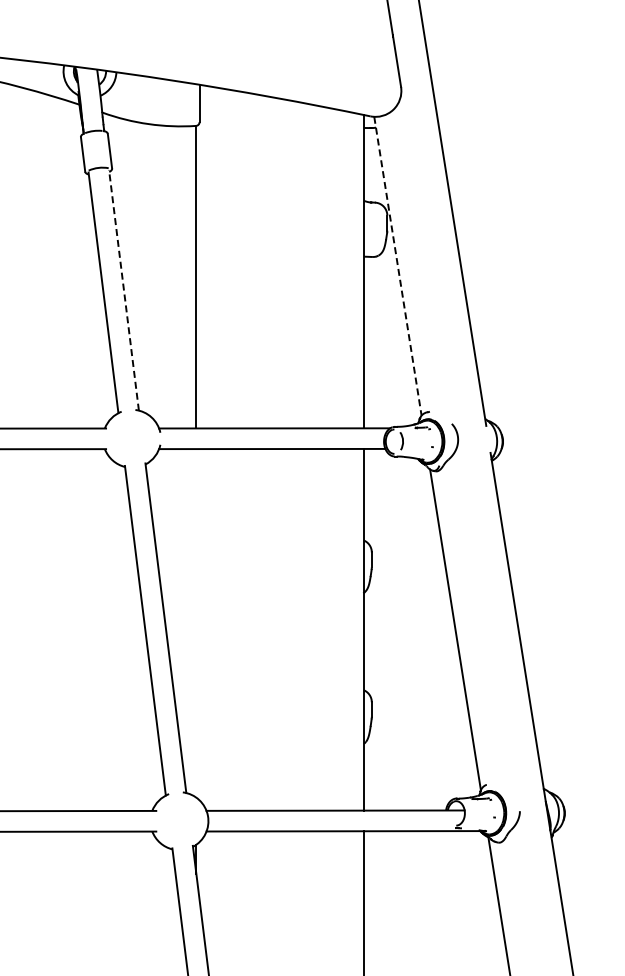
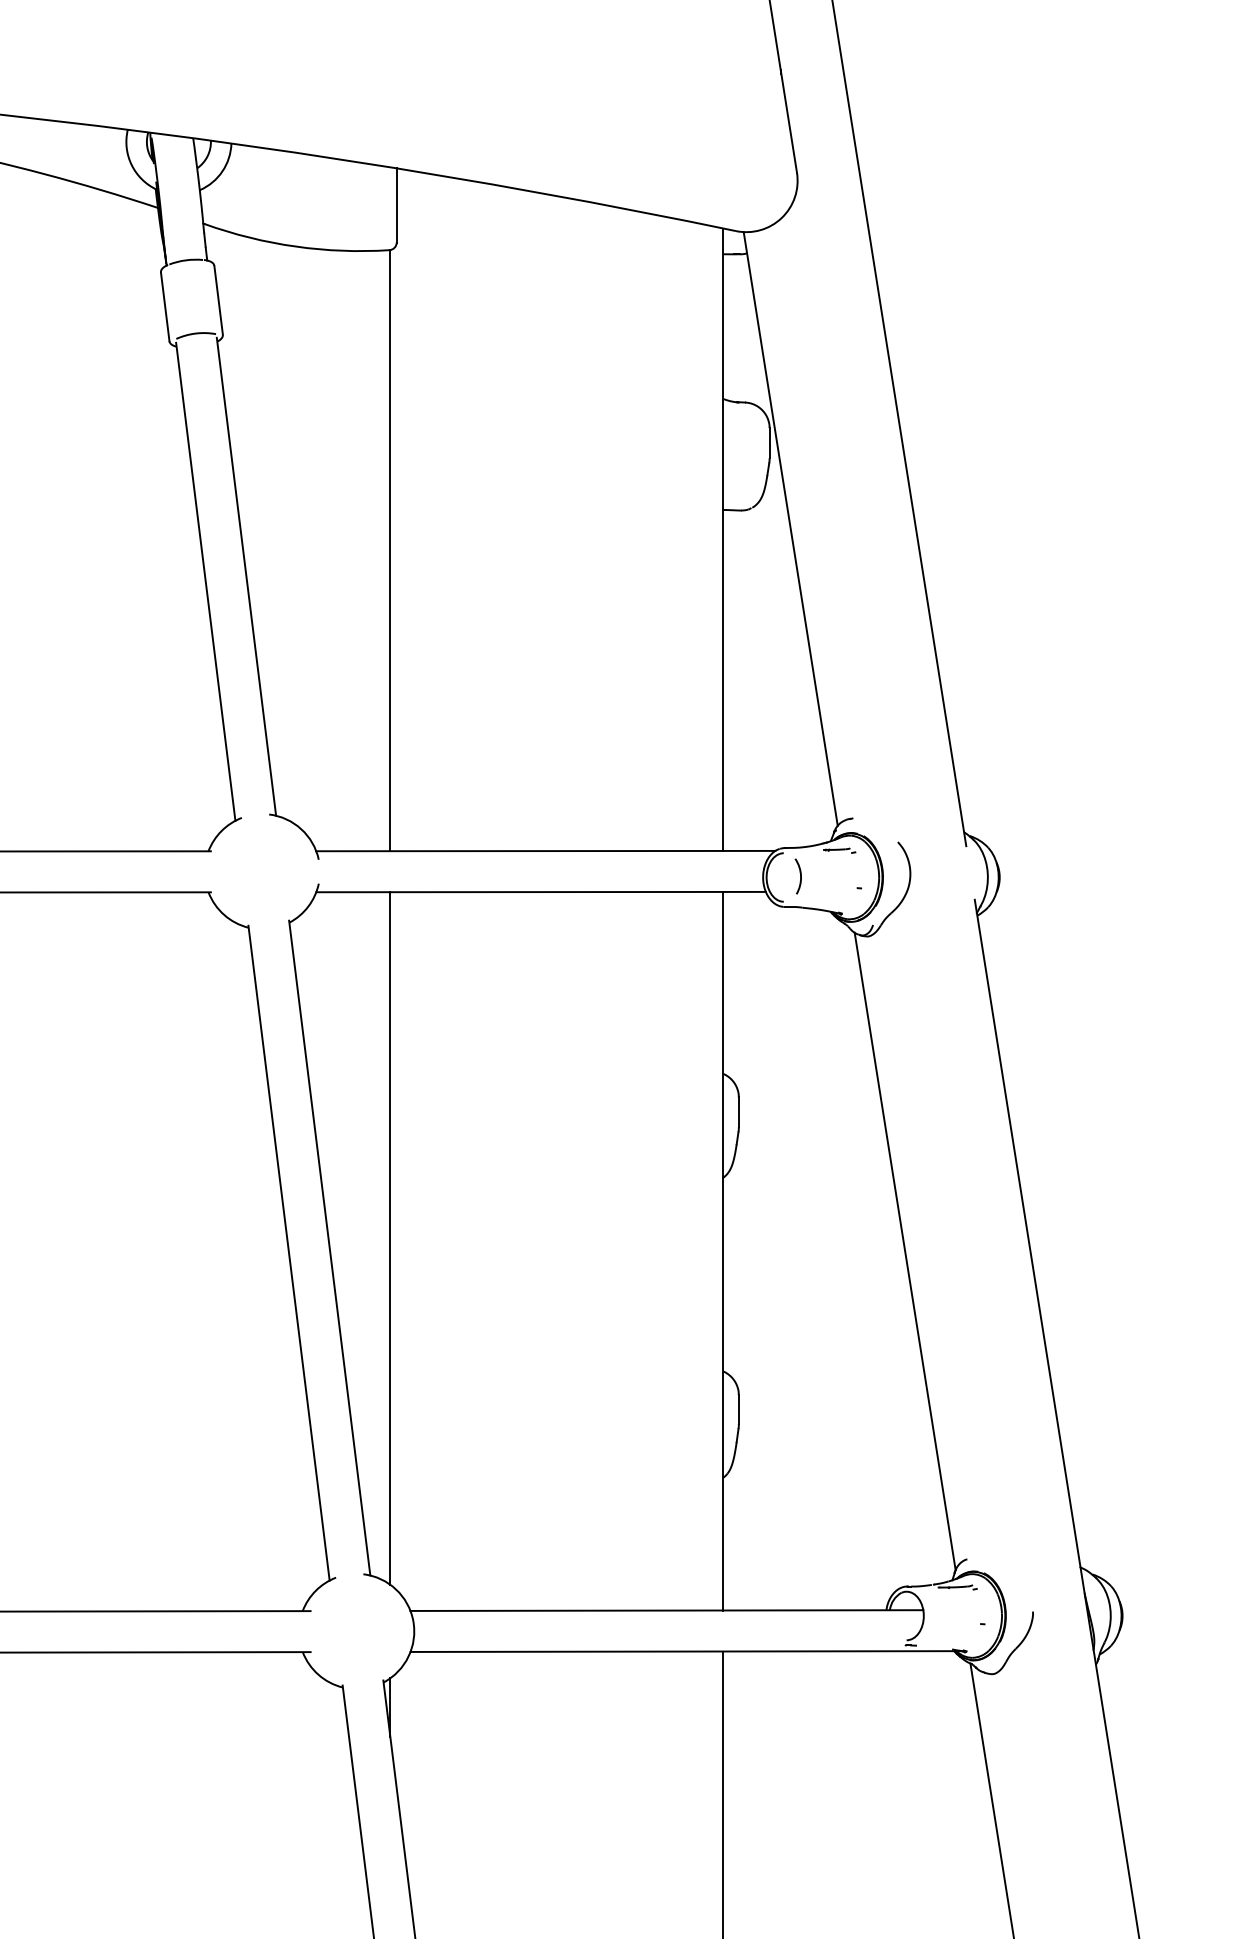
line: (398, 266) -> (791, 529), dashed -> solid
line: (123, 289) -> (245, 575), dashed -> solid
line: (196, 623) -> (390, 1238), added

